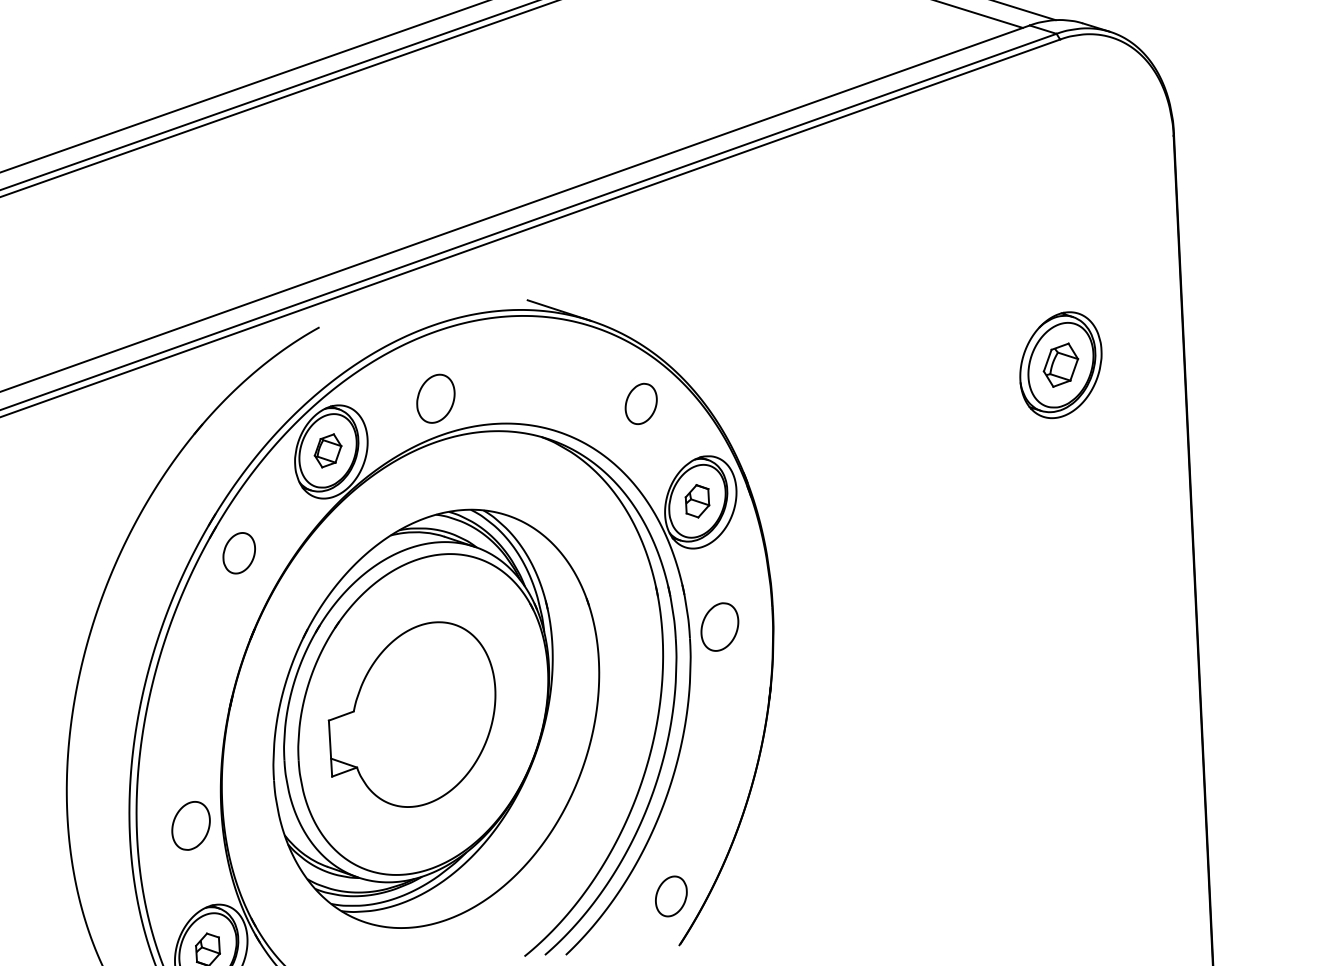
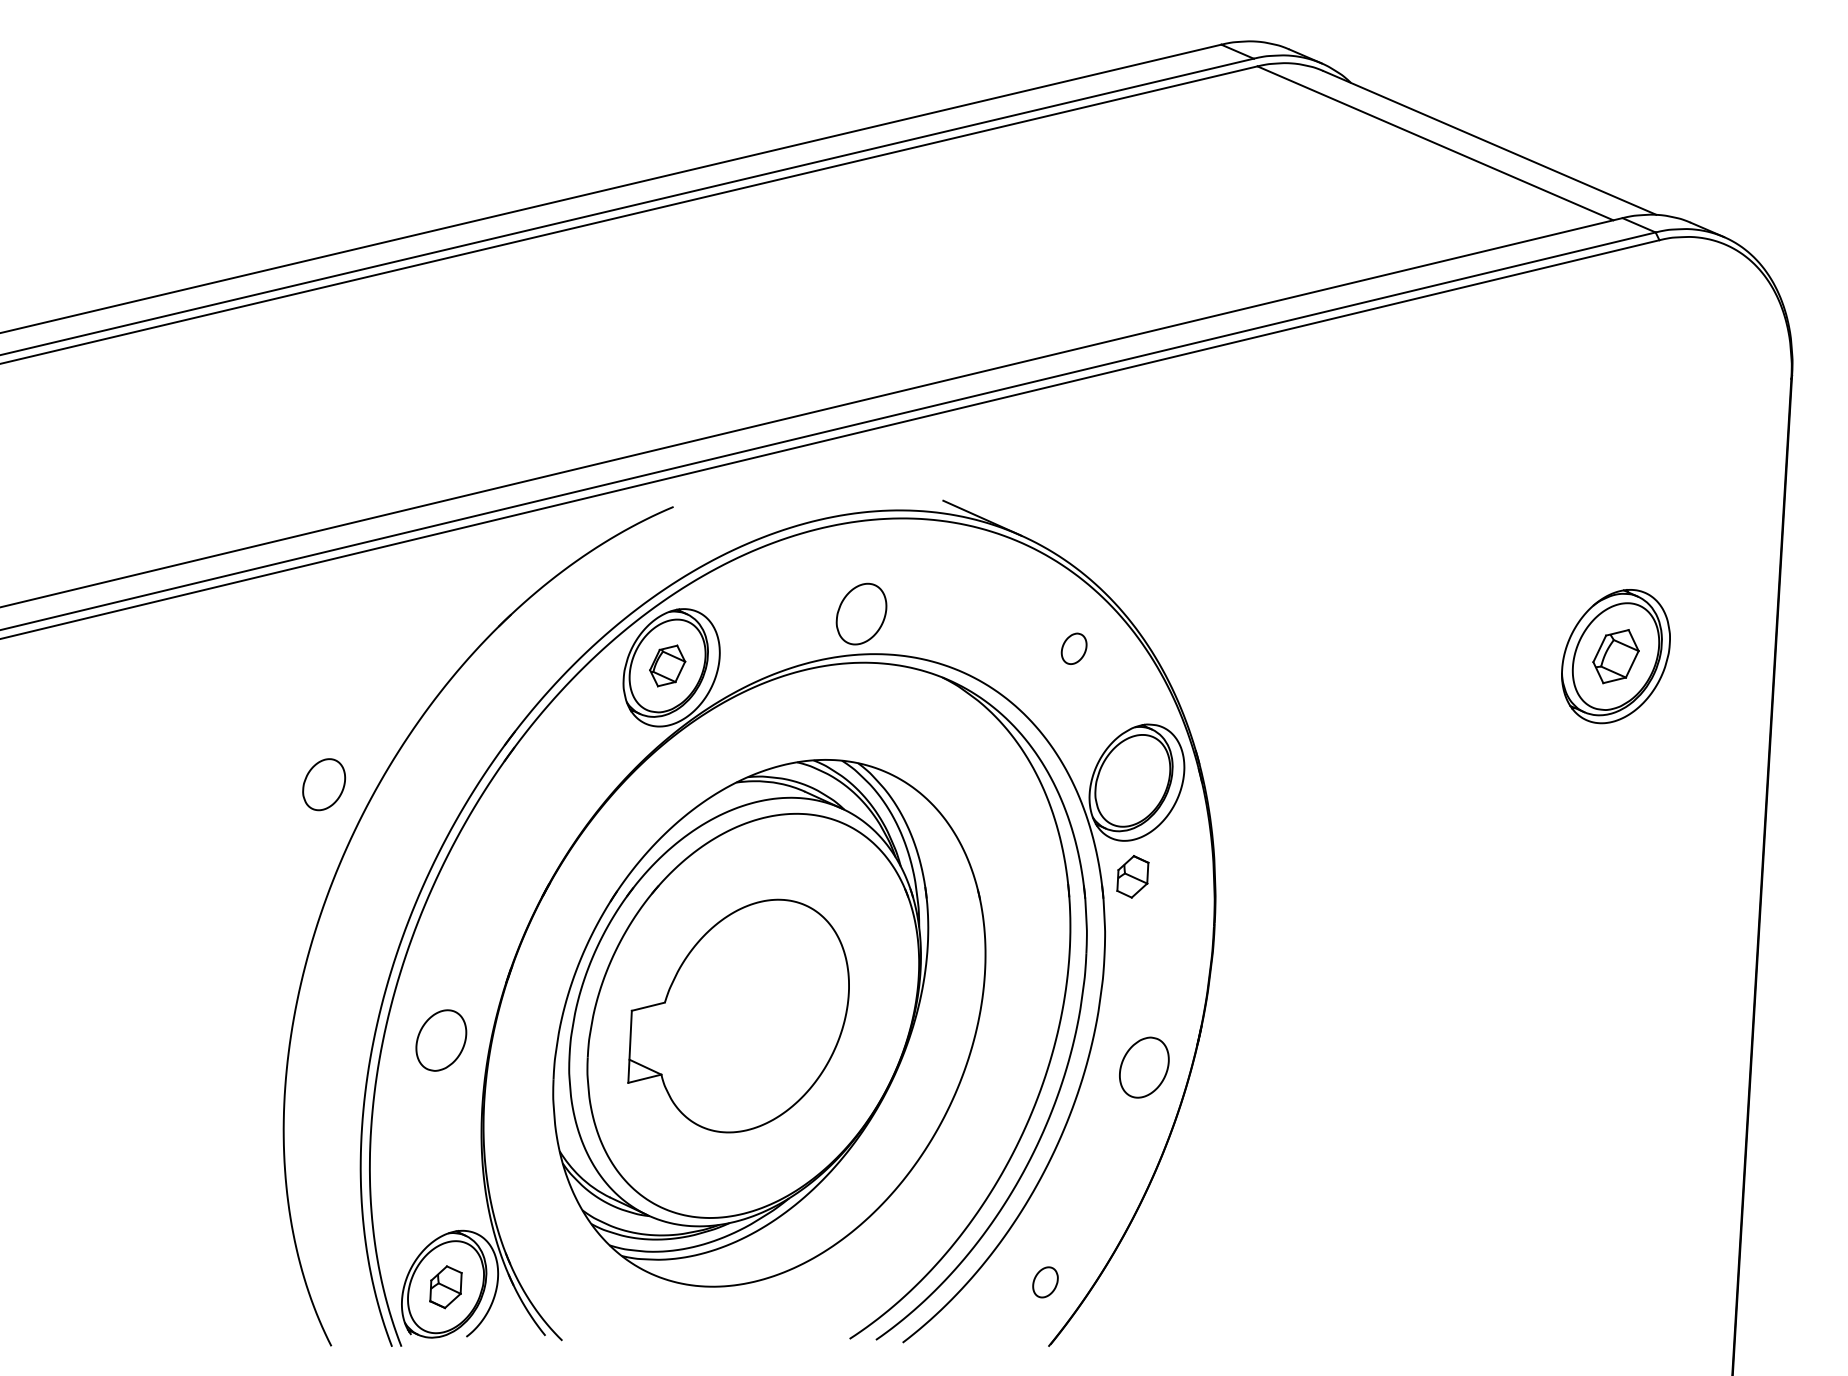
part: (435, 398) -> (861, 613), moved
part: (640, 403) -> (1073, 648), size x0.6
part: (697, 501) -> (1132, 876), moved
part: (239, 553) -> (324, 784), moved
part: (720, 626) -> (1144, 1067), moved
part: (191, 825) -> (441, 1040), moved
part: (671, 896) -> (1045, 1282), size x0.6

